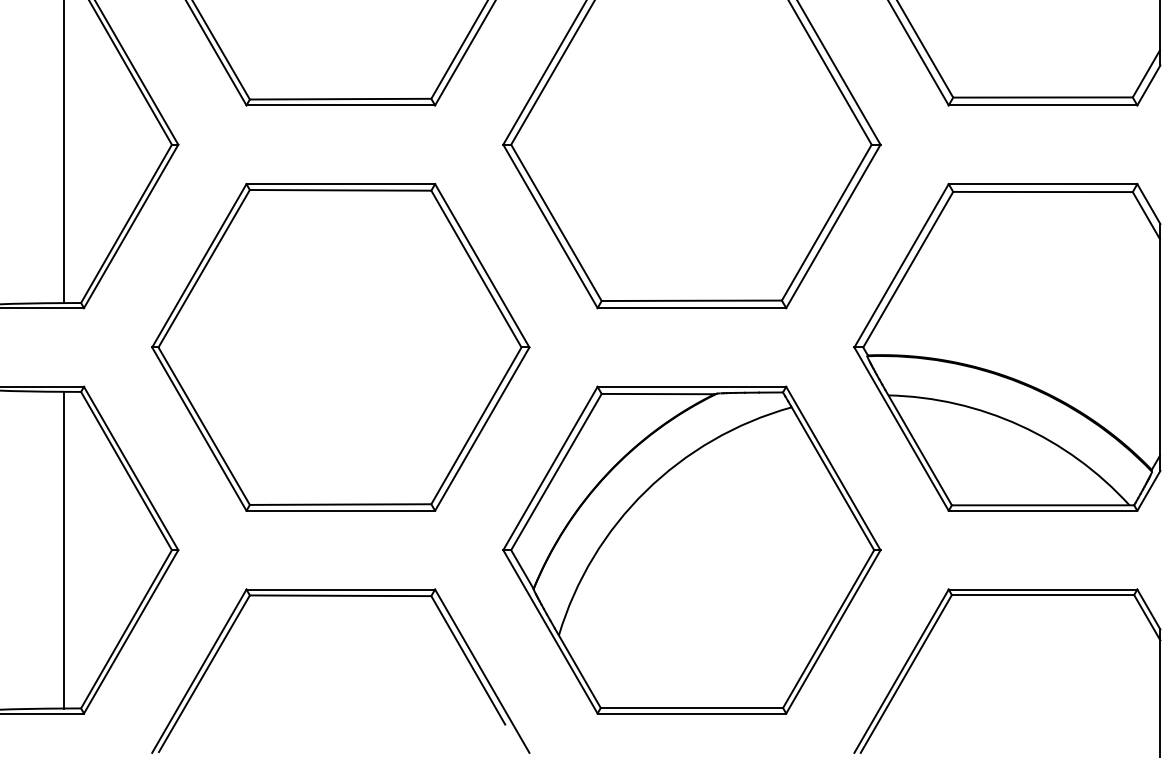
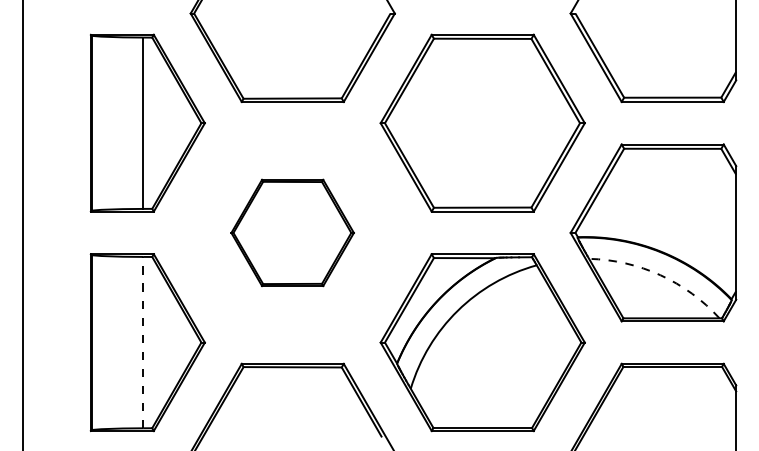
part: (340, 346) -> (292, 232), size x0.6
arc: (1020, 426) -> (660, 275), solid -> dashed
line: (64, 549) -> (143, 342), solid -> dashed

